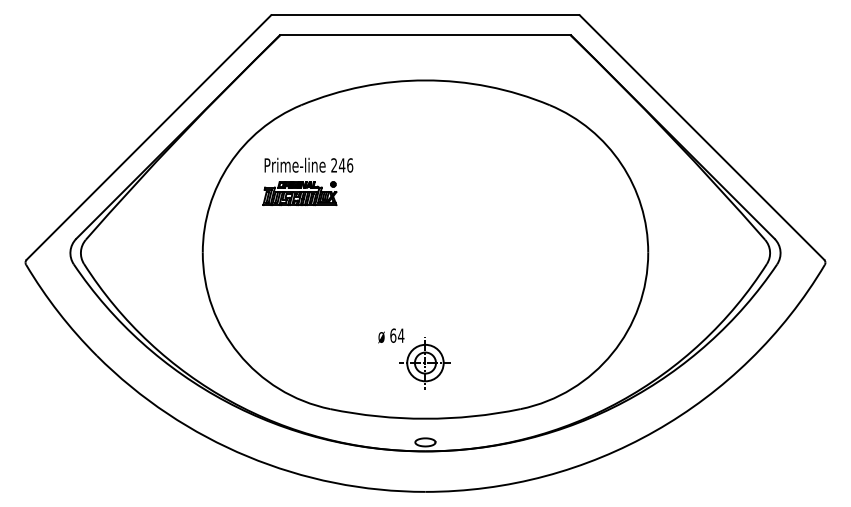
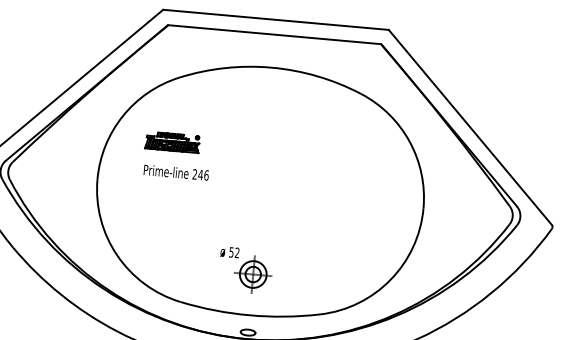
text: (308, 164) -> (176, 172), moved
text: (397, 335) -> (234, 252), 64 -> 52

